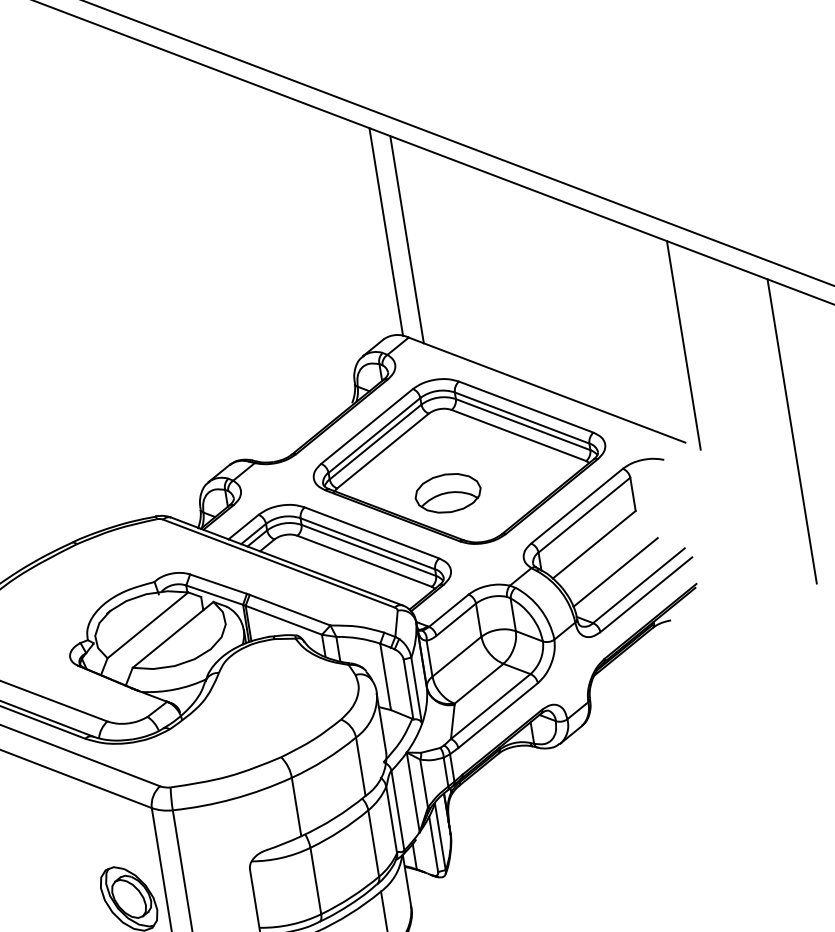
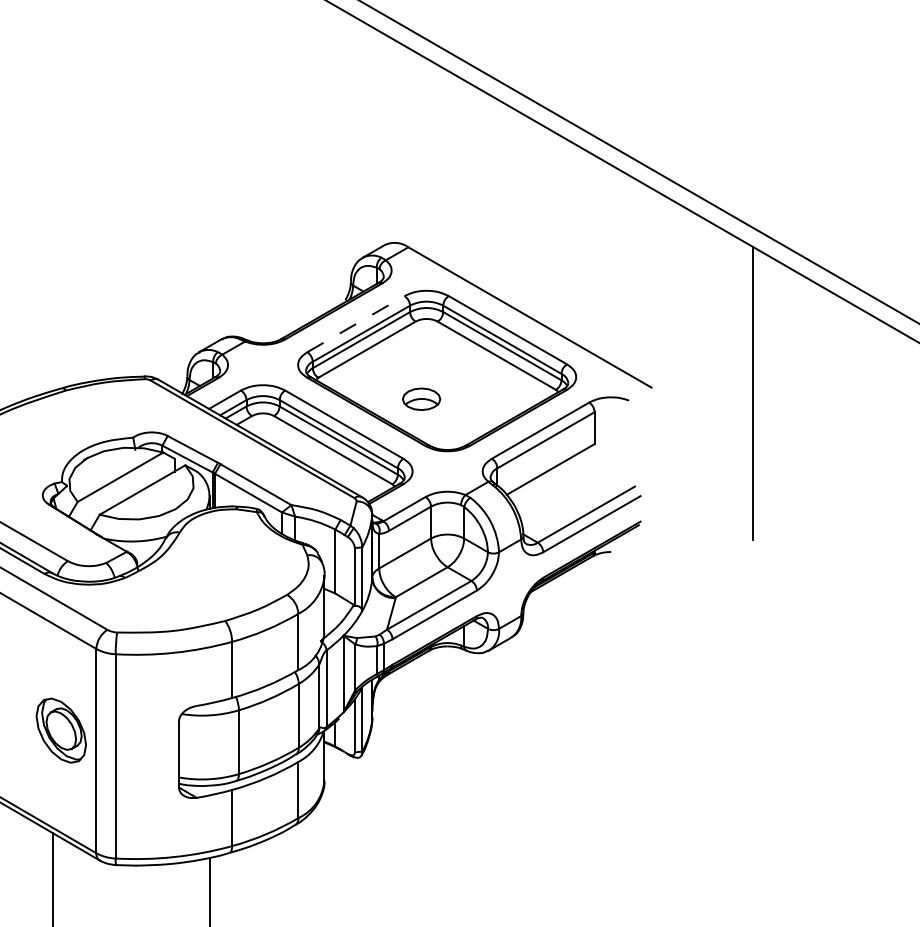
line: (386, 231) -> (403, 144), removed
line: (406, 238) -> (421, 154), removed
line: (683, 345) -> (664, 296), removed
line: (367, 425) -> (356, 323), solid -> dashed
part: (448, 493) -> (421, 399), size x0.6
line: (615, 572) -> (566, 498), removed

